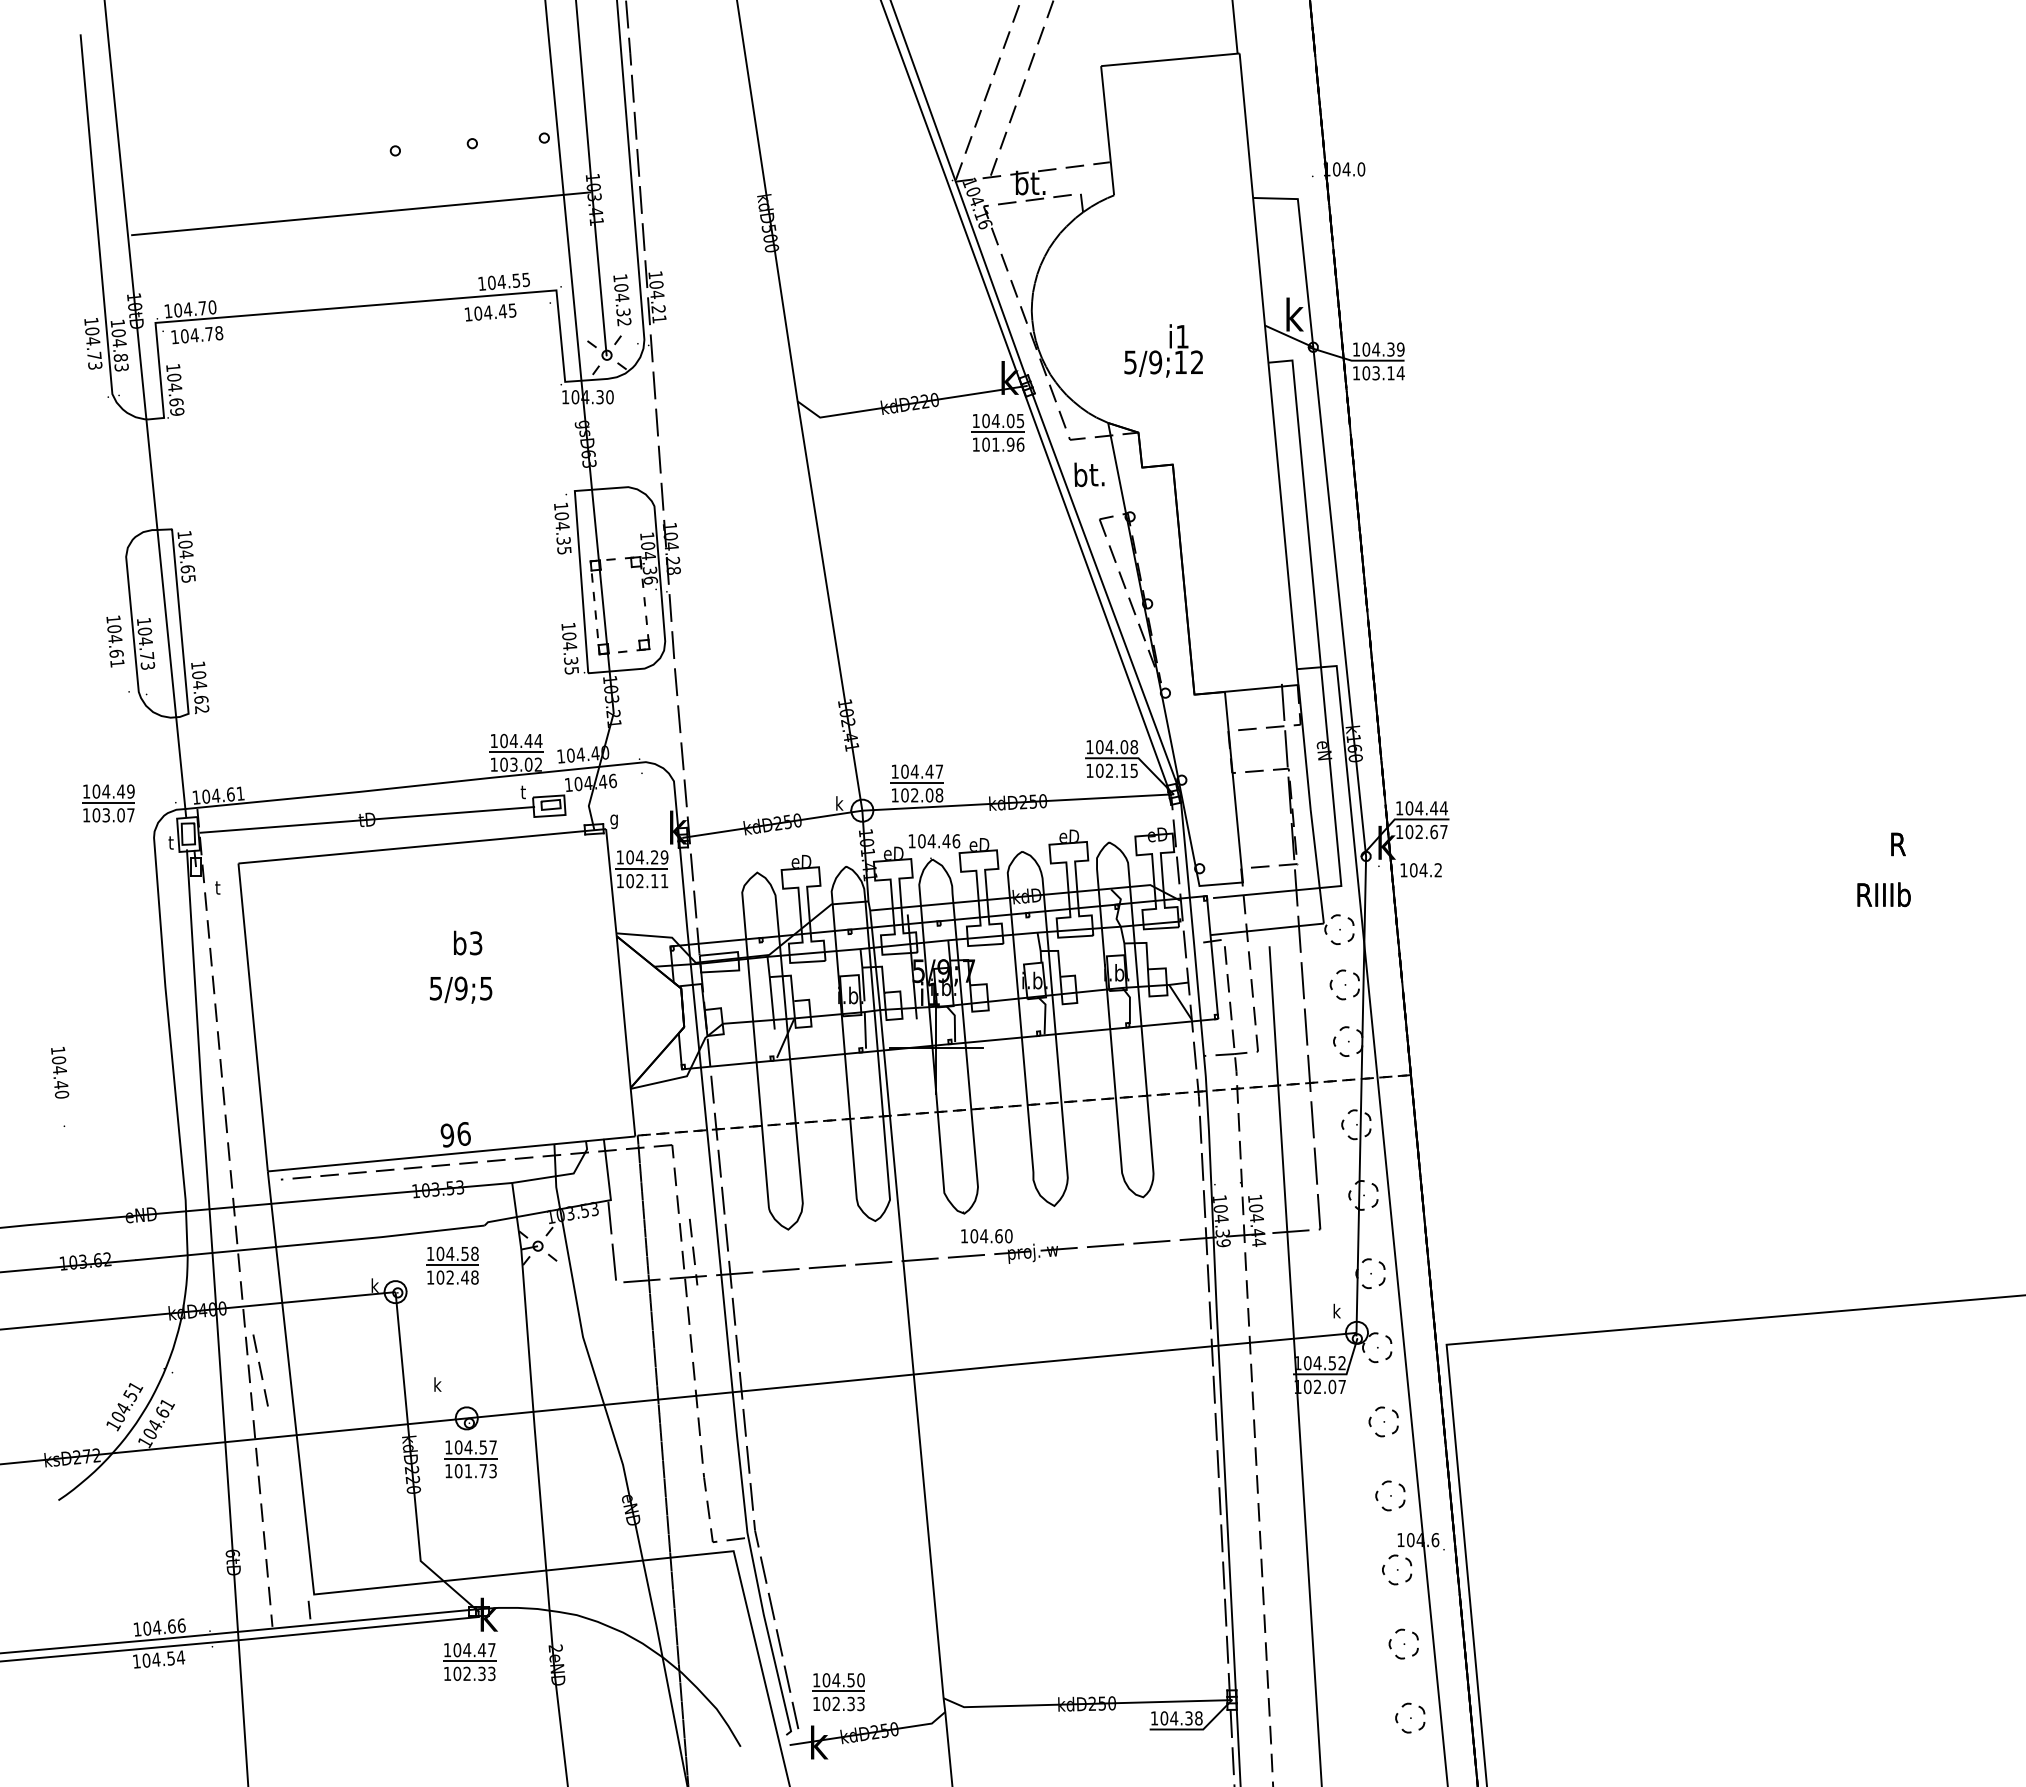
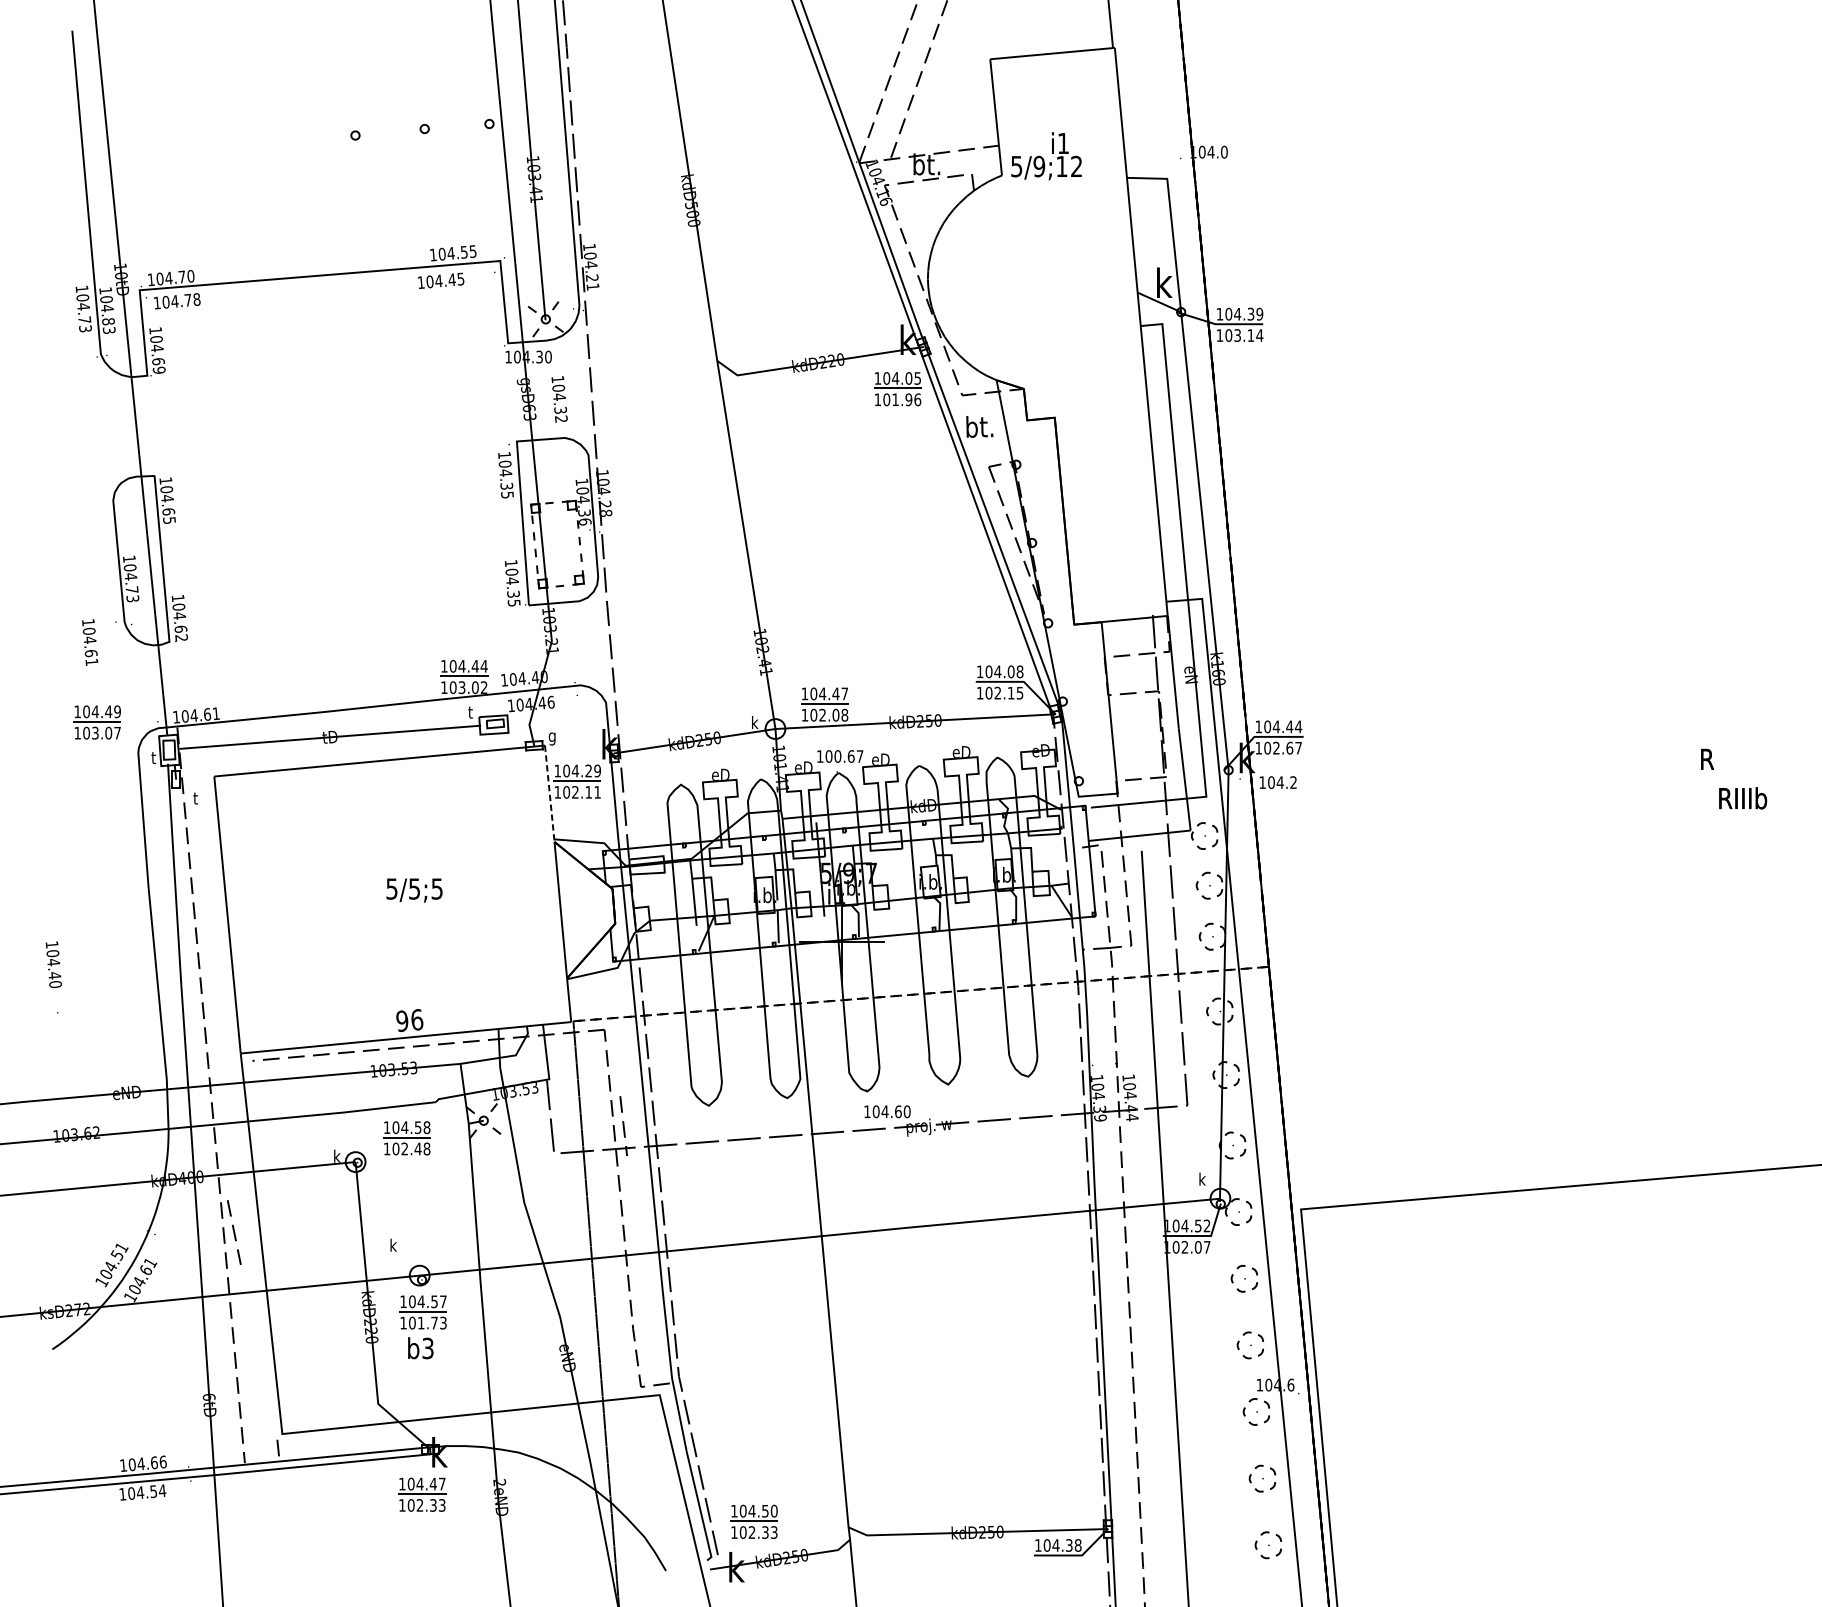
line: (361, 213) -> (324, 191), removed
text: (622, 300) -> (559, 399), moved
text: (1163, 350) -> (1046, 155), moved
text: (115, 641) -> (90, 642), moved
text: (943, 841) -> (848, 756), 104.46 -> 100.67
line: (611, 882) -> (549, 793), solid -> dashed
text: (1883, 894) -> (1742, 798), moved
text: (468, 942) -> (421, 1347), moved
text: (460, 988) -> (414, 888), 5/9;5 -> 5/5;5

